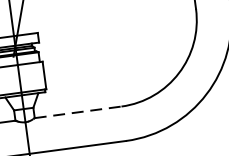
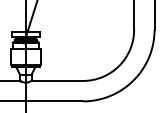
line: (78, 111) -> (57, 80), dashed -> solid

